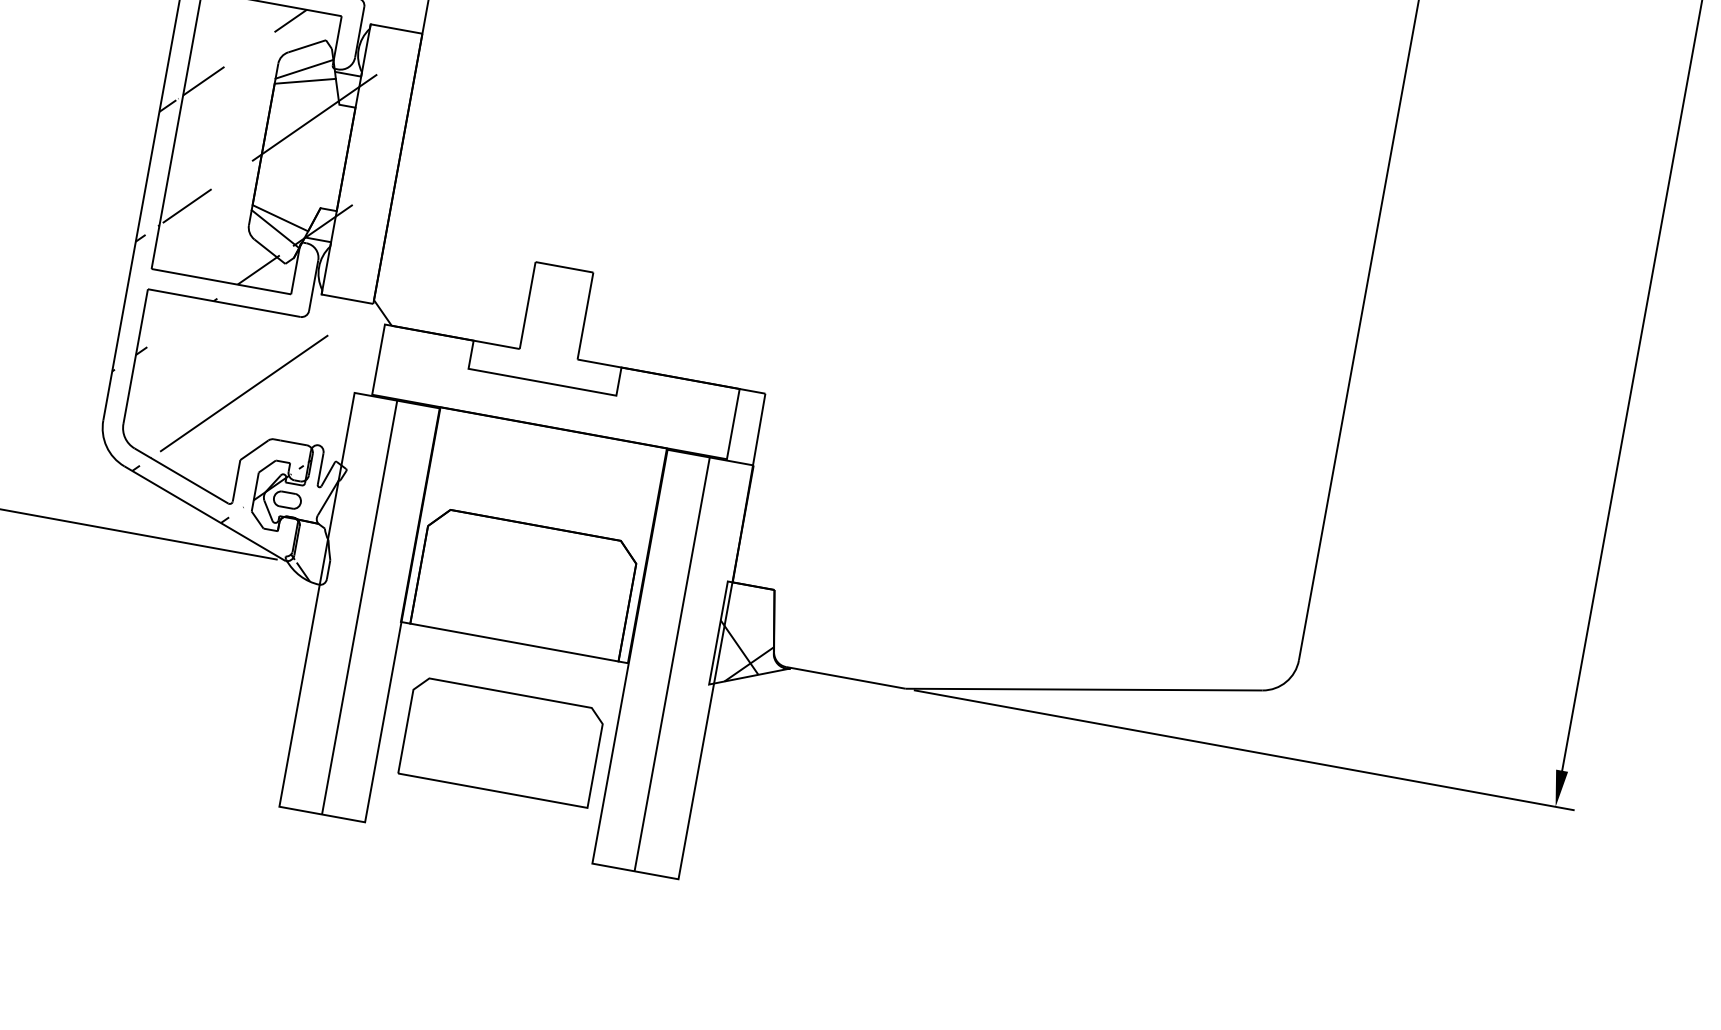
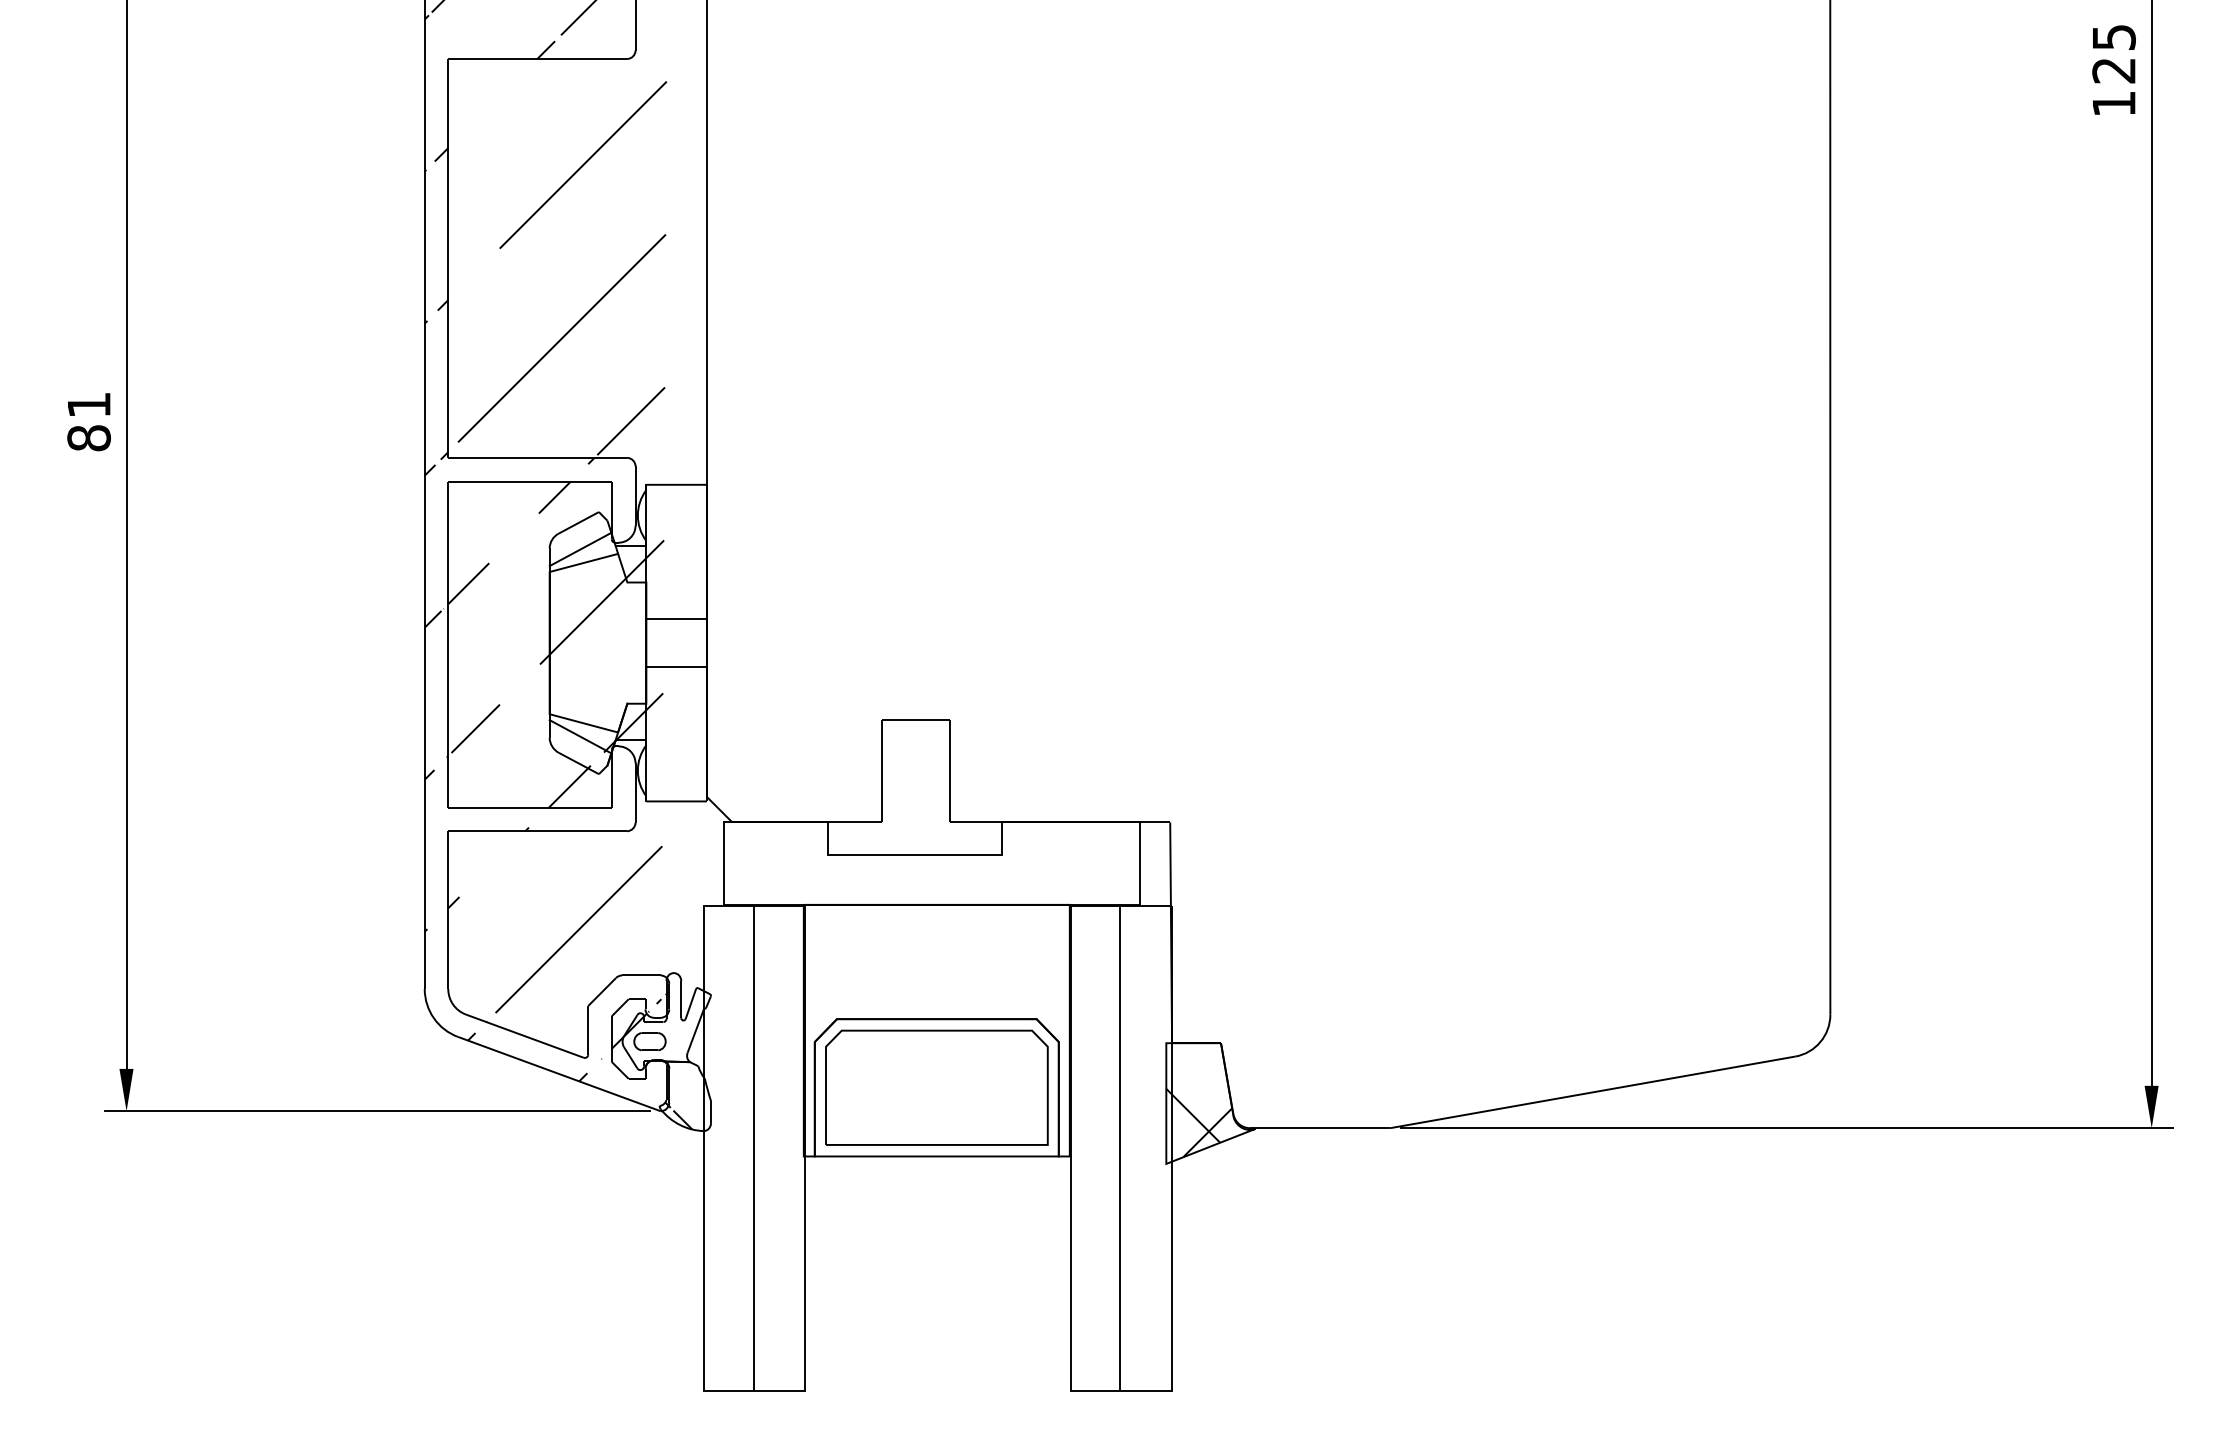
line: (375, 143) -> (676, 619), added
line: (368, 184) -> (676, 667), added
part: (501, 741) -> (936, 1087), moved

